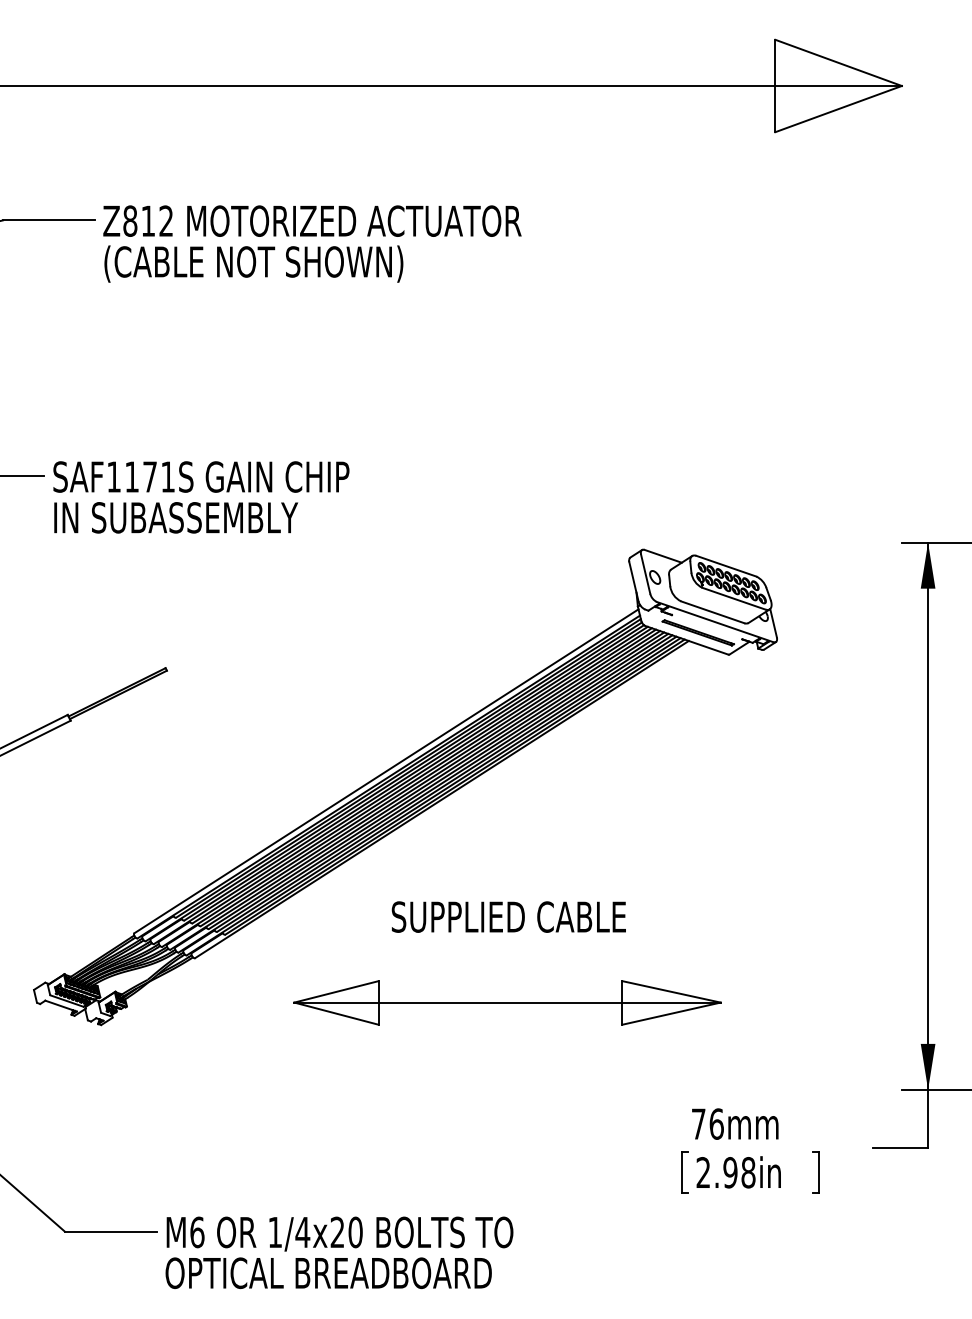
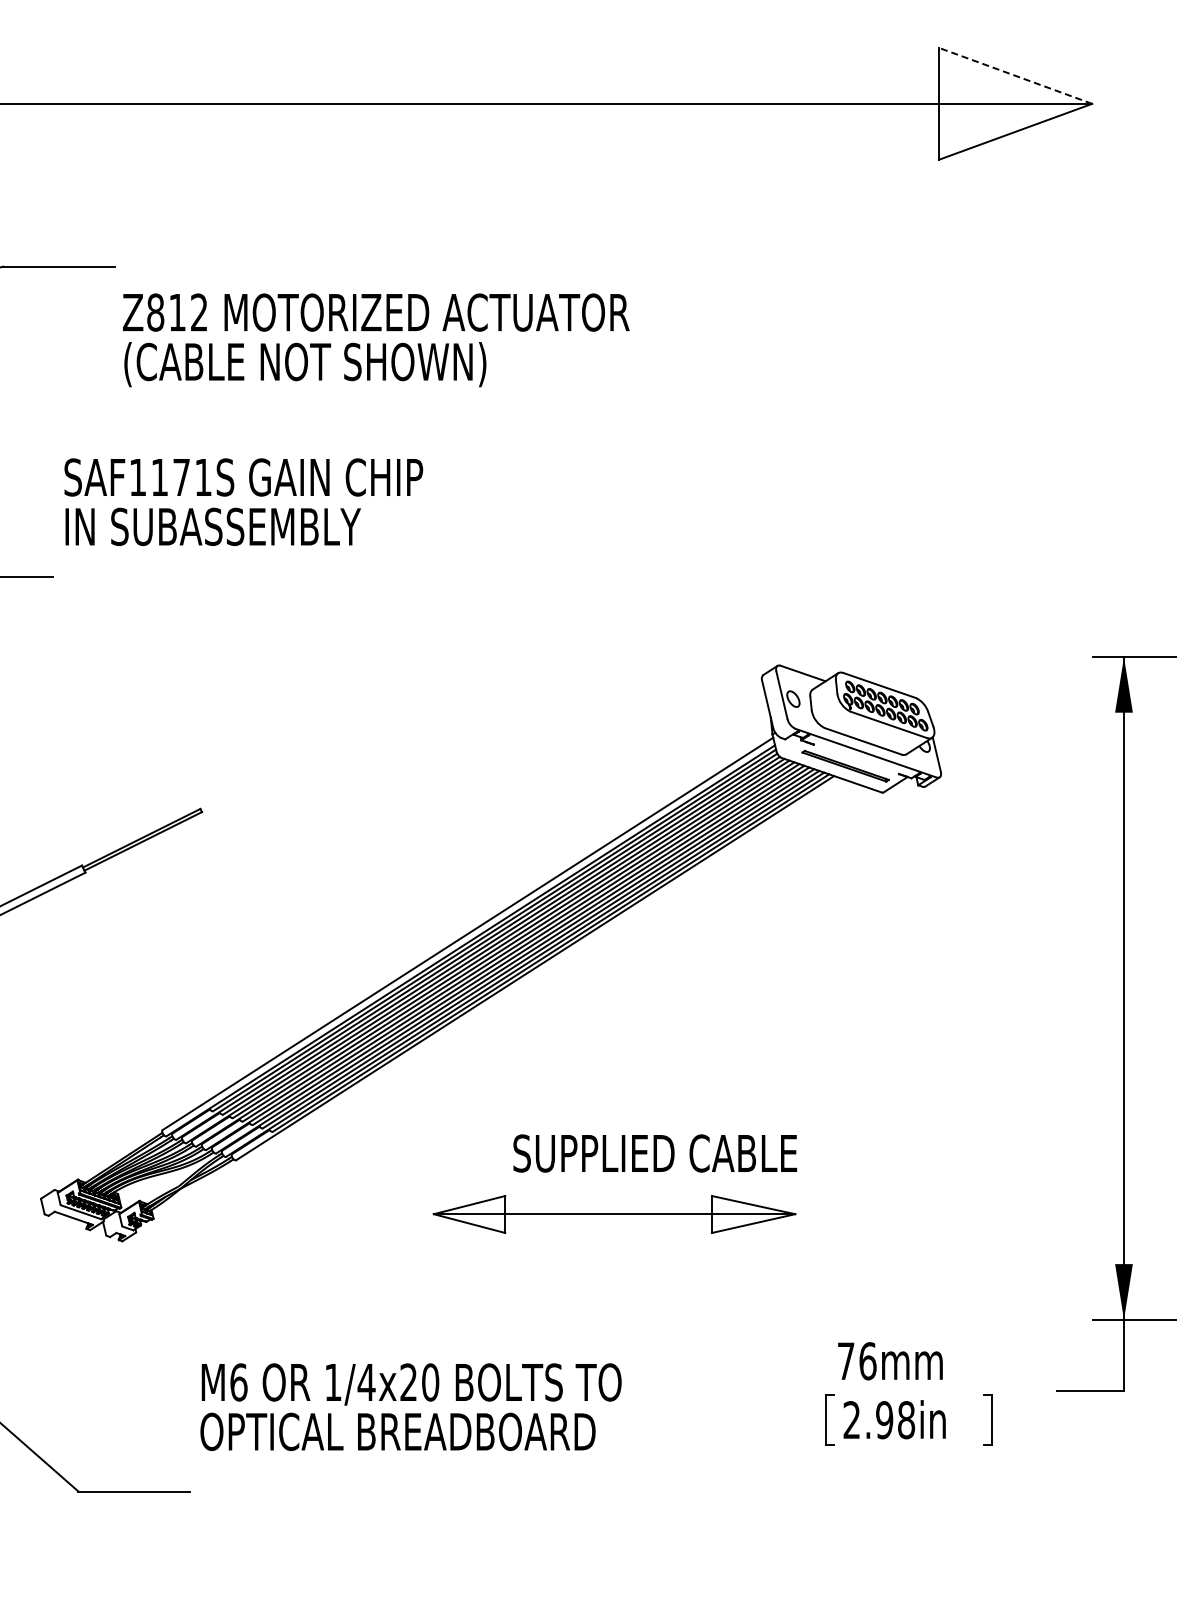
line: (838, 62) -> (1015, 75), solid -> dashed
text: (312, 244) -> (376, 340), moved
text: (201, 497) -> (243, 502), moved
text: (509, 917) -> (655, 1153), moved
part: (507, 1002) -> (614, 1214), size x0.7
text: (339, 1253) -> (410, 1407), moved

